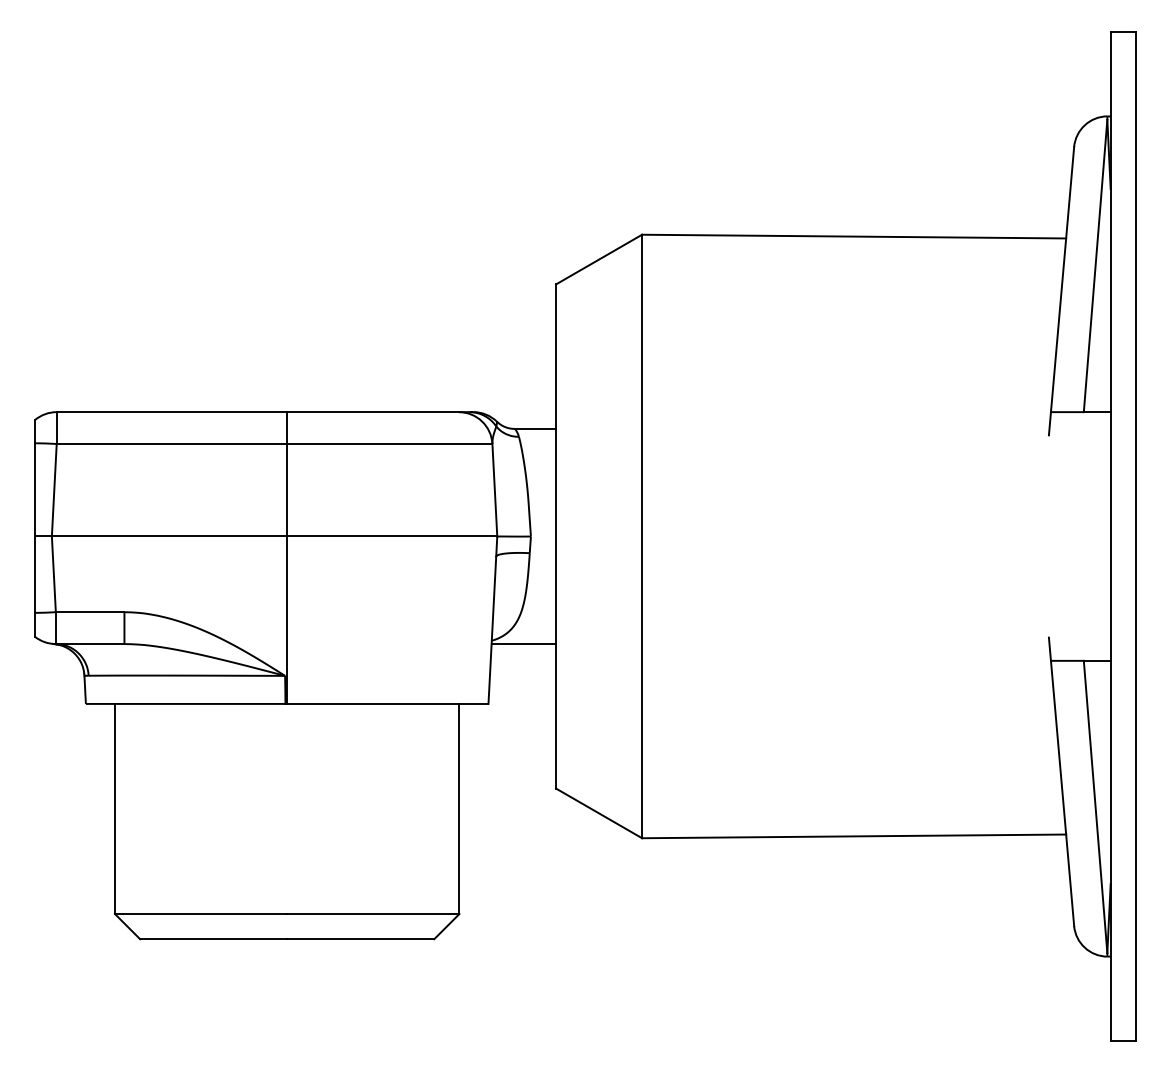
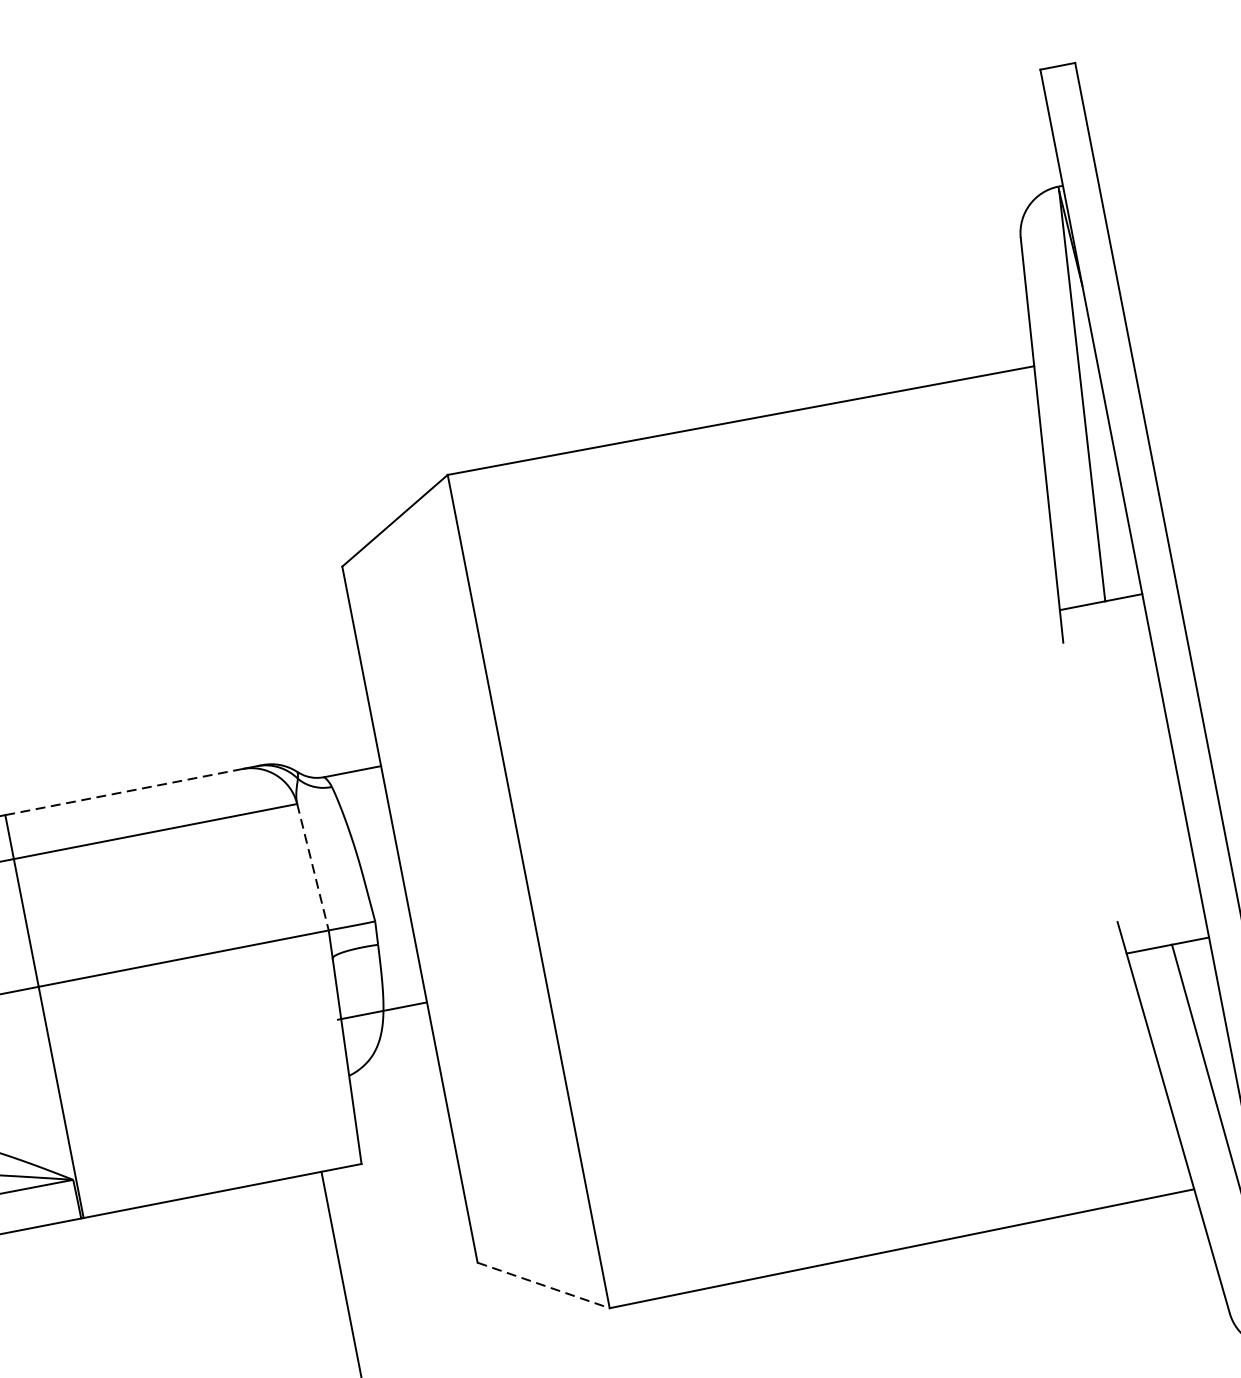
line: (373, 412) -> (124, 792), solid -> dashed
line: (494, 490) -> (312, 867), solid -> dashed
line: (523, 644) -> (382, 1011), moved
line: (599, 813) -> (544, 1285), solid -> dashed

